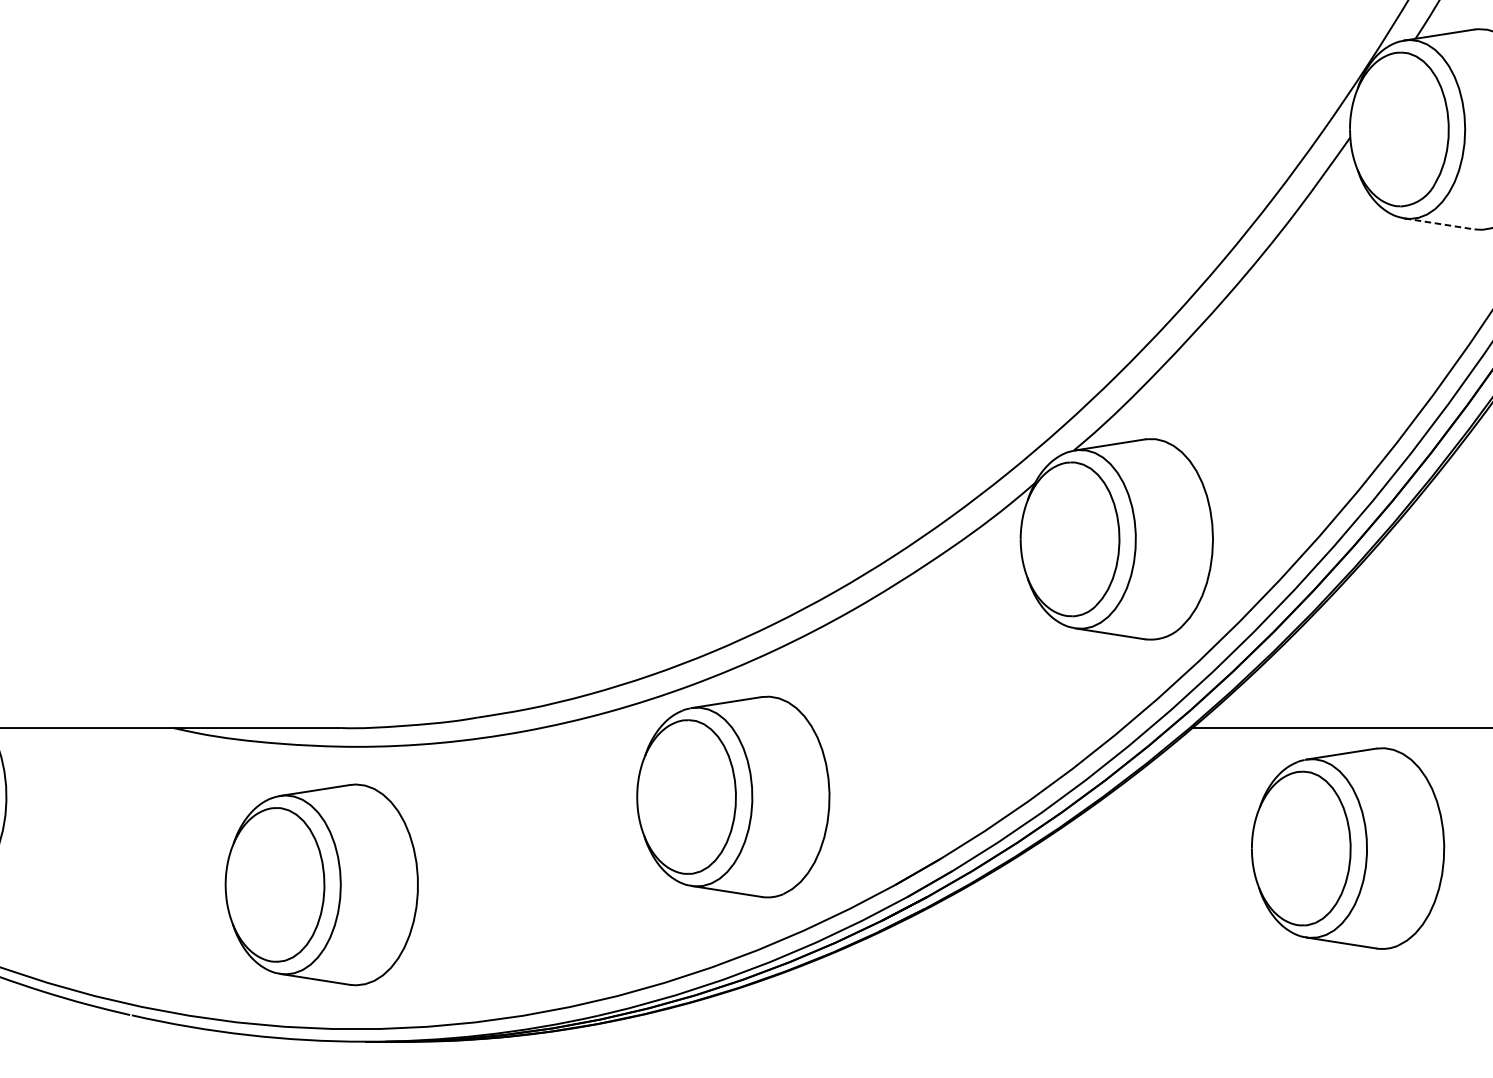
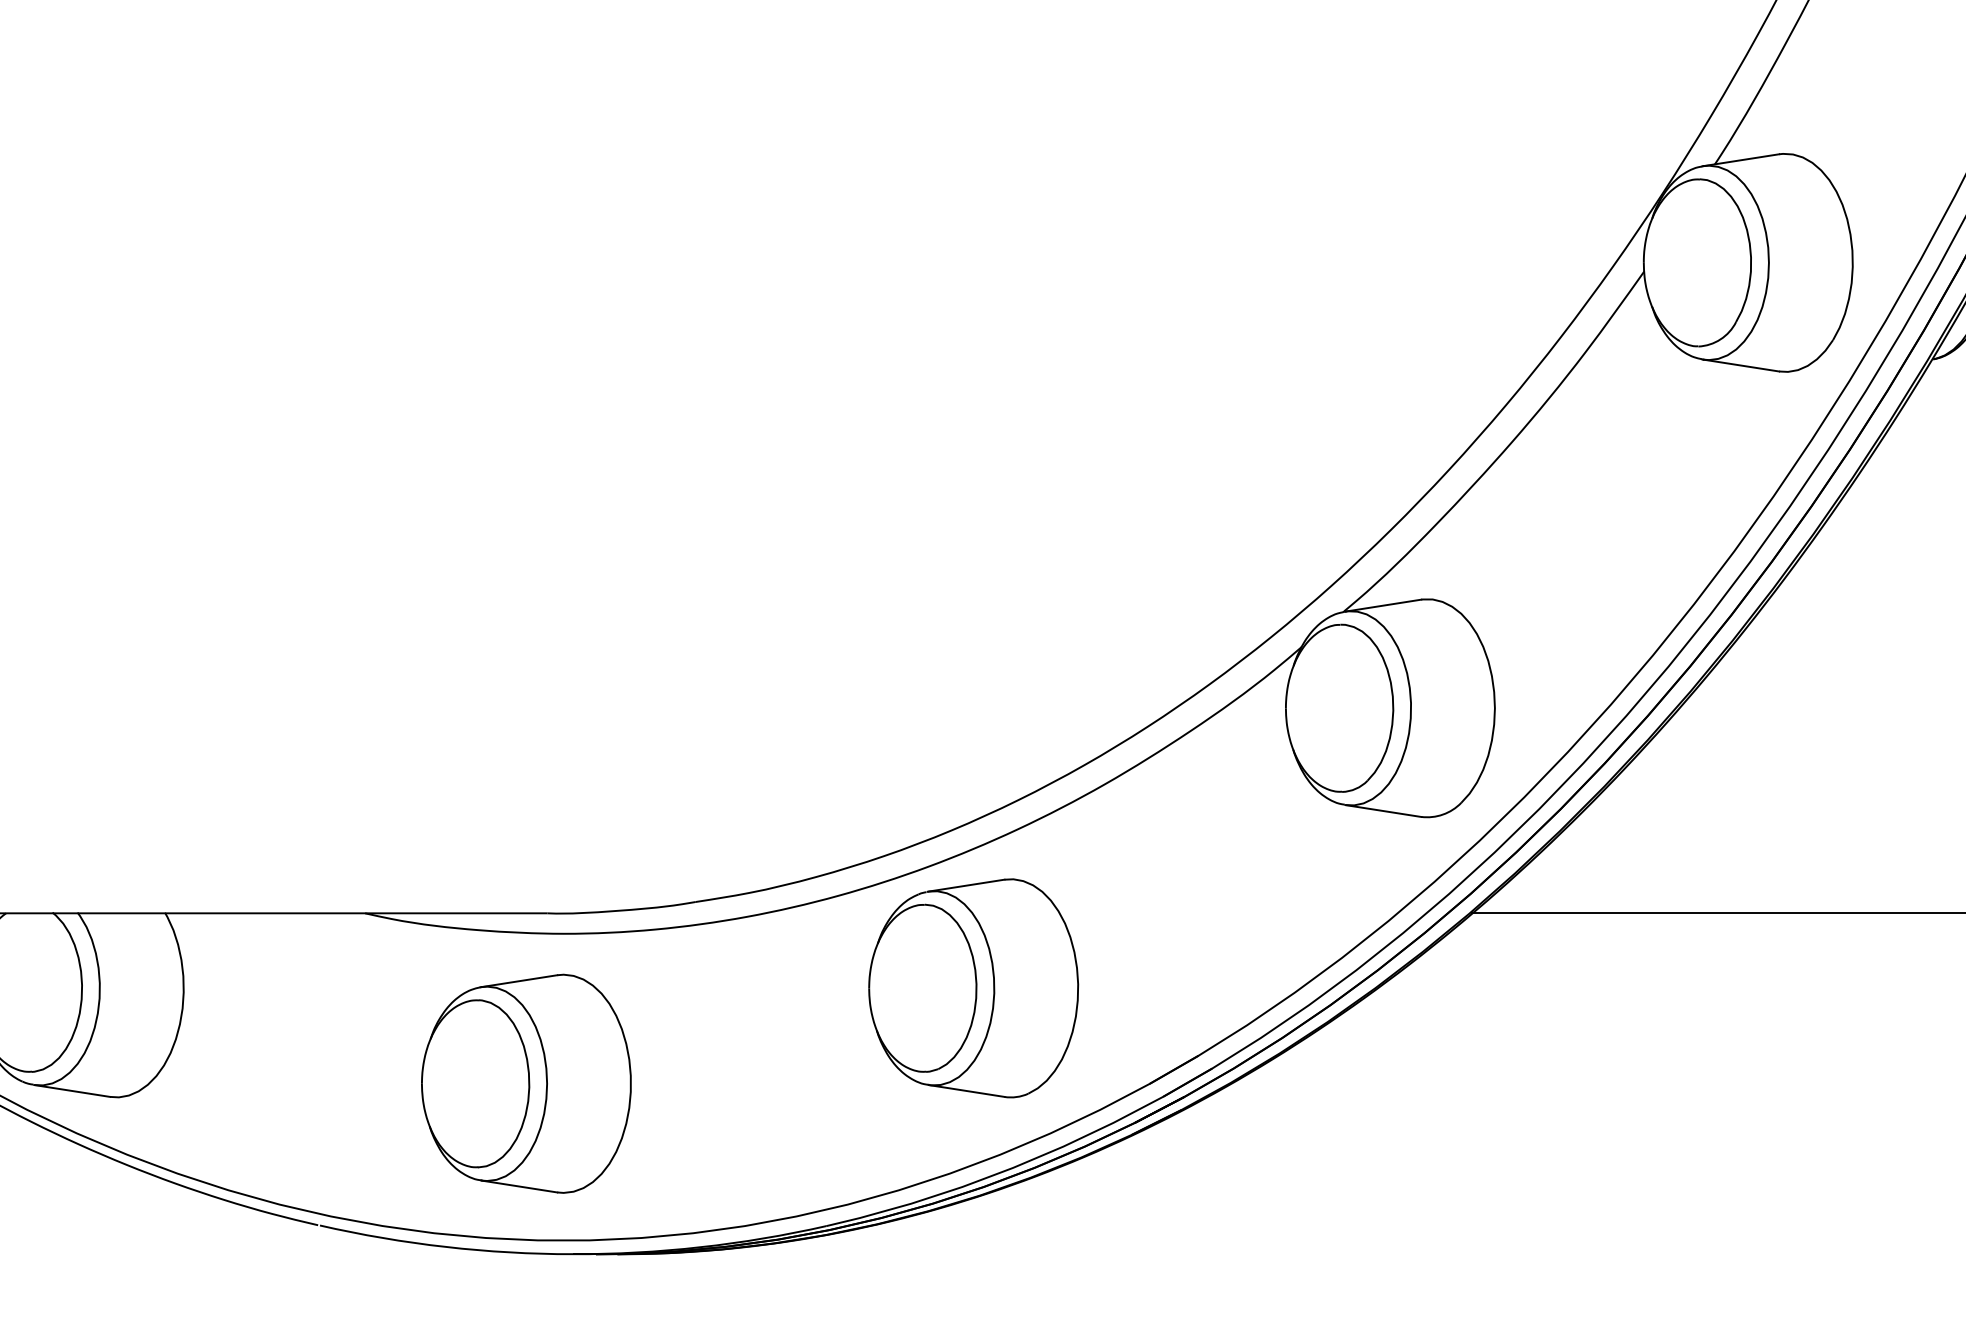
line: (1439, 223) -> (1741, 365), dashed -> solid
part: (1347, 848) -> (1641, 1044), removed

